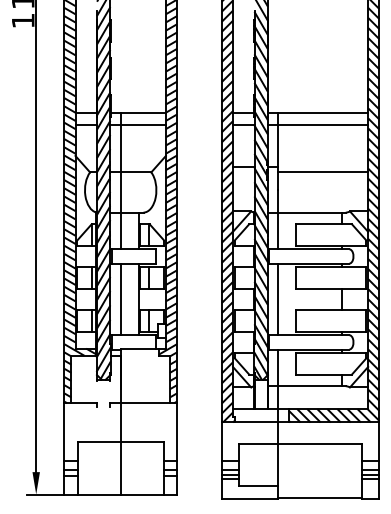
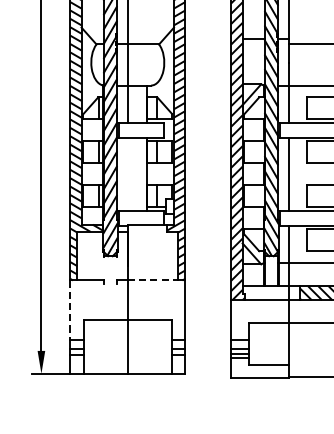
line: (120, 299) -> (127, 174), removed
line: (145, 403) -> (153, 280), solid -> dashed
line: (64, 432) -> (70, 310), solid -> dashed

